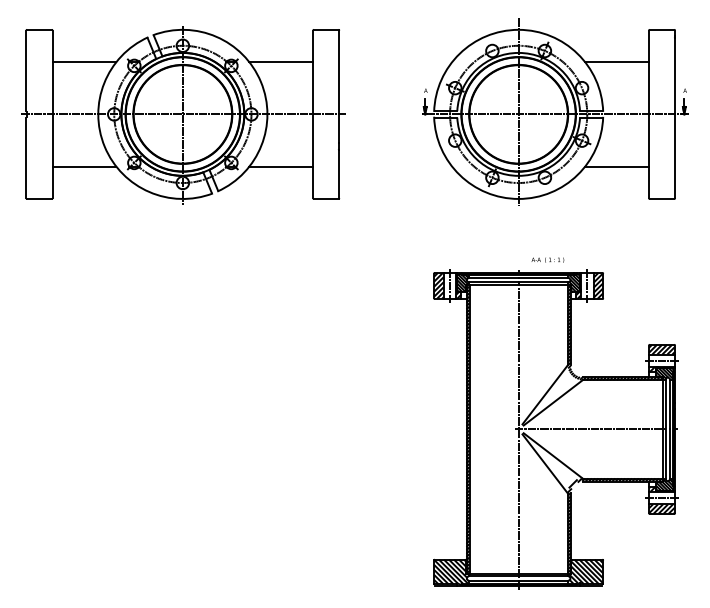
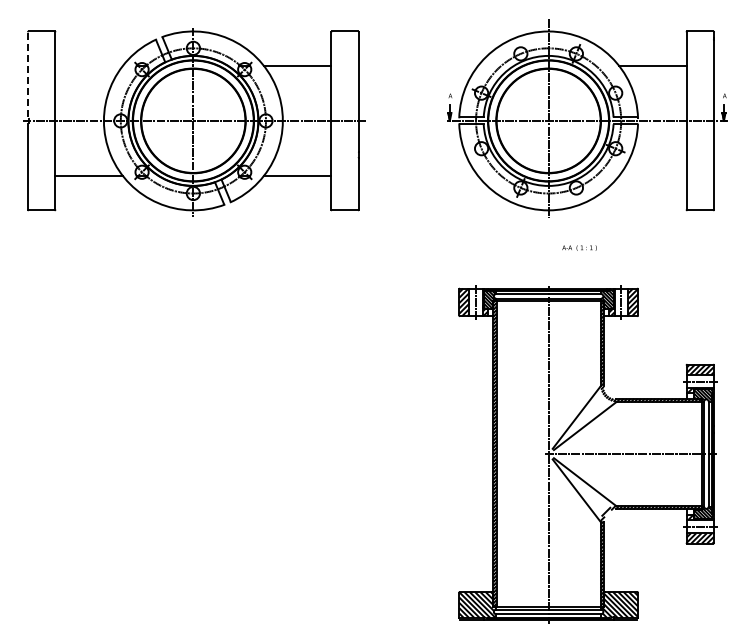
line: (84, 62) -> (89, 65), removed
line: (26, 70) -> (27, 74), solid -> dashed
line: (616, 166) -> (652, 176), removed
text: (547, 259) -> (579, 247), moved

